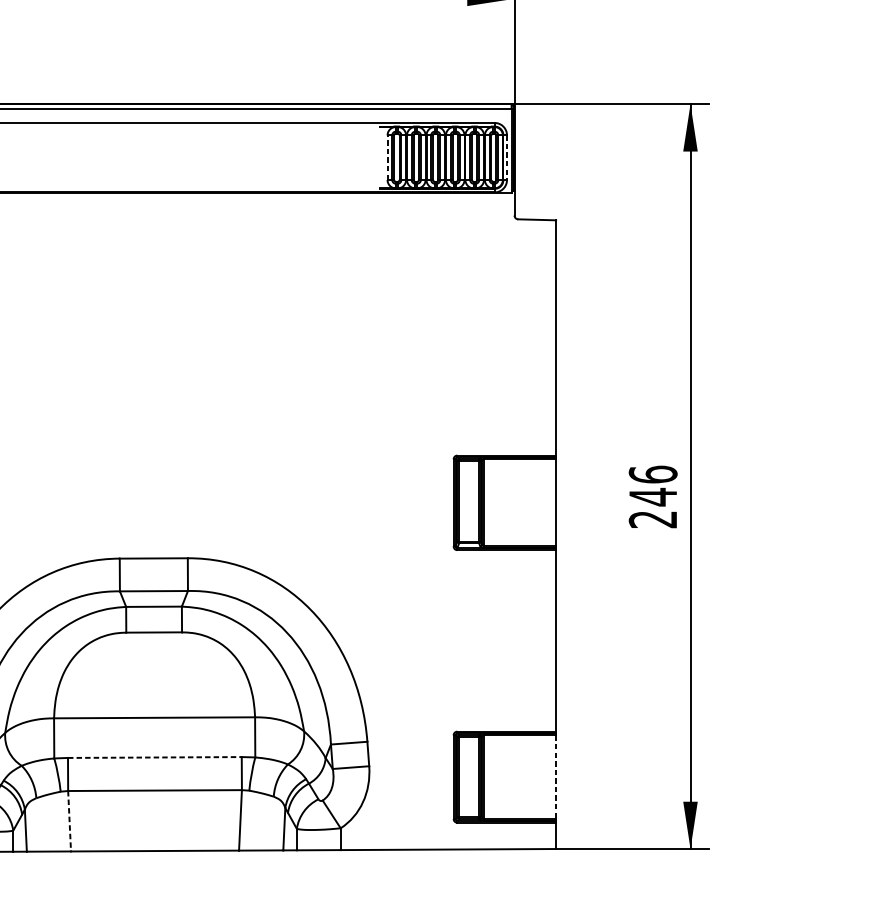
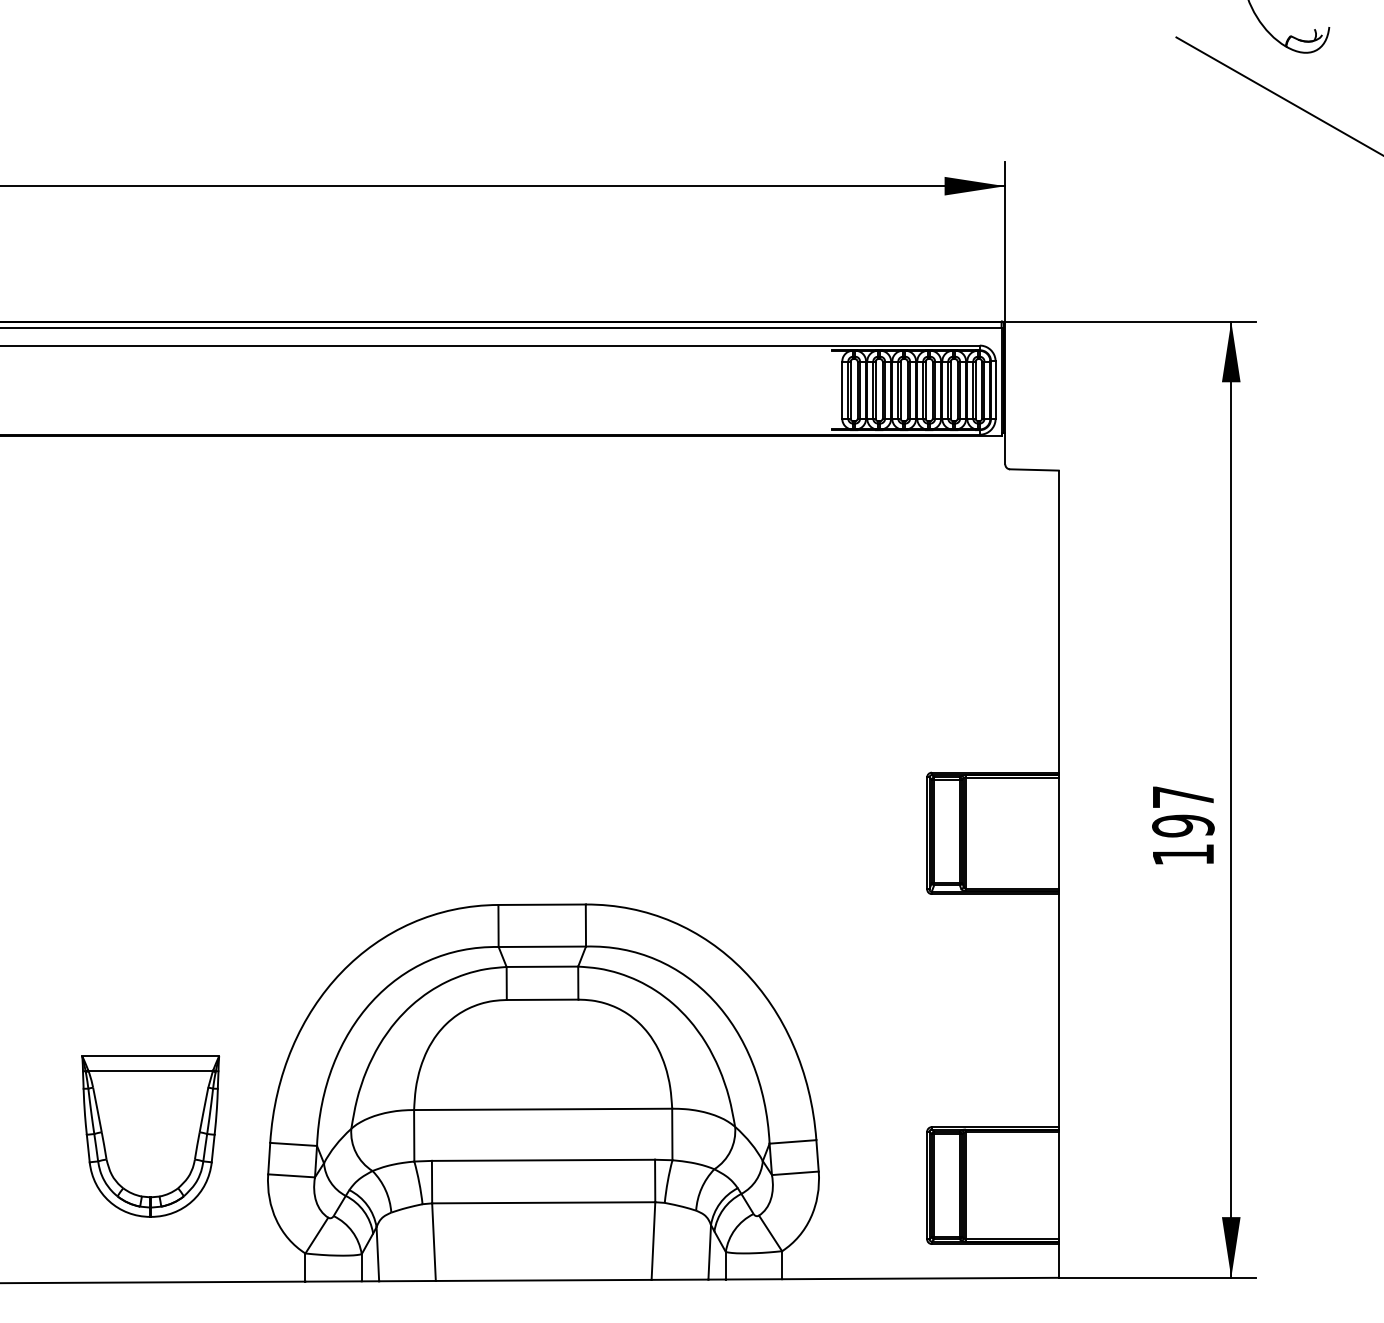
line: (387, 157) -> (842, 390), dashed -> solid
line: (506, 157) -> (995, 390), dashed -> solid
text: (653, 496) -> (1183, 825), 246 -> 197
line: (154, 757) -> (543, 1160), dashed -> solid
line: (555, 777) -> (1058, 1185), dashed -> solid
line: (69, 821) -> (434, 1242), dashed -> solid

